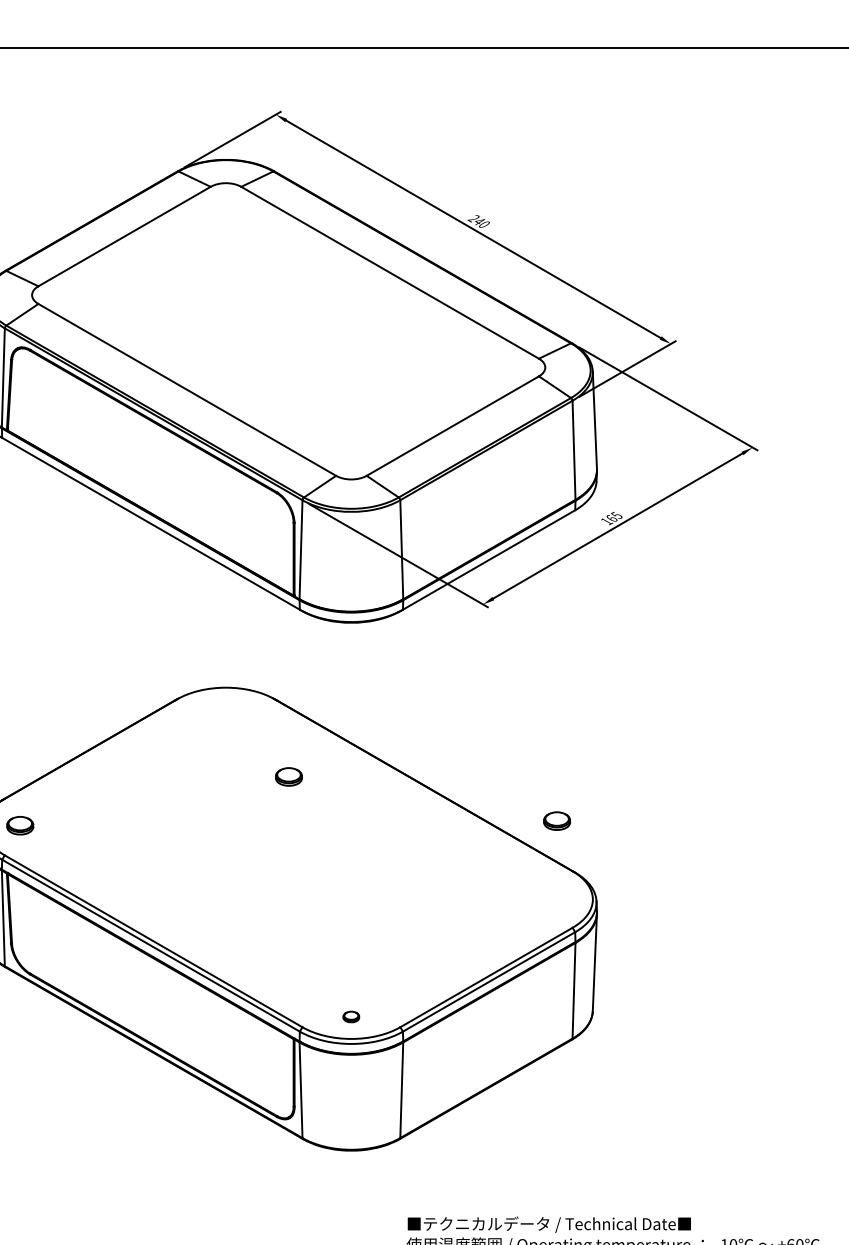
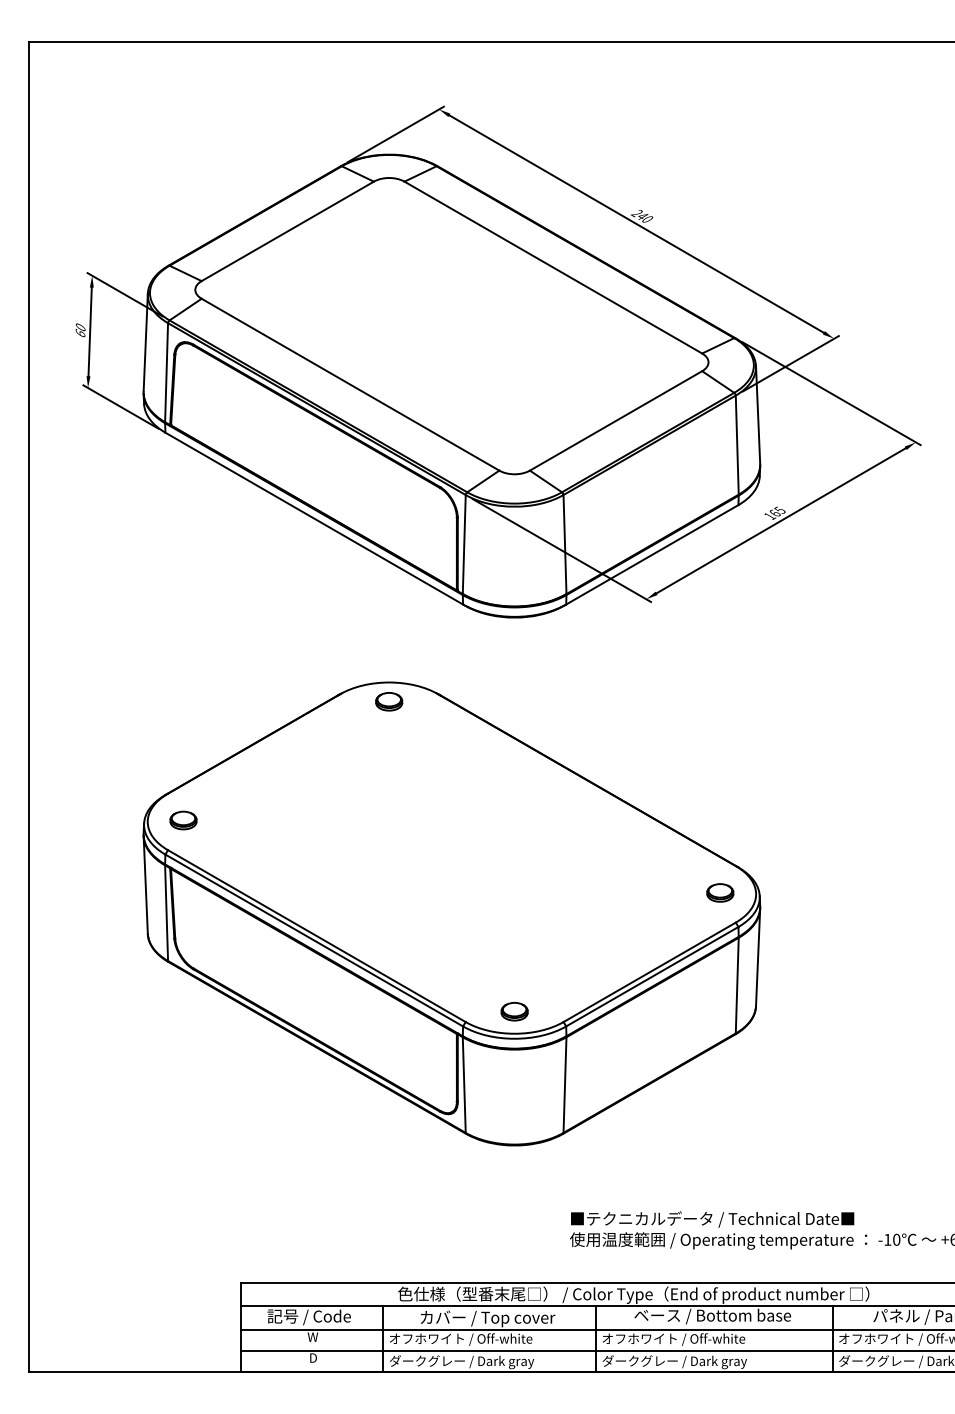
part: (289, 776) -> (389, 701), moved
part: (557, 820) -> (720, 892), moved
part: (351, 1016) -> (514, 1011), size x1.67

